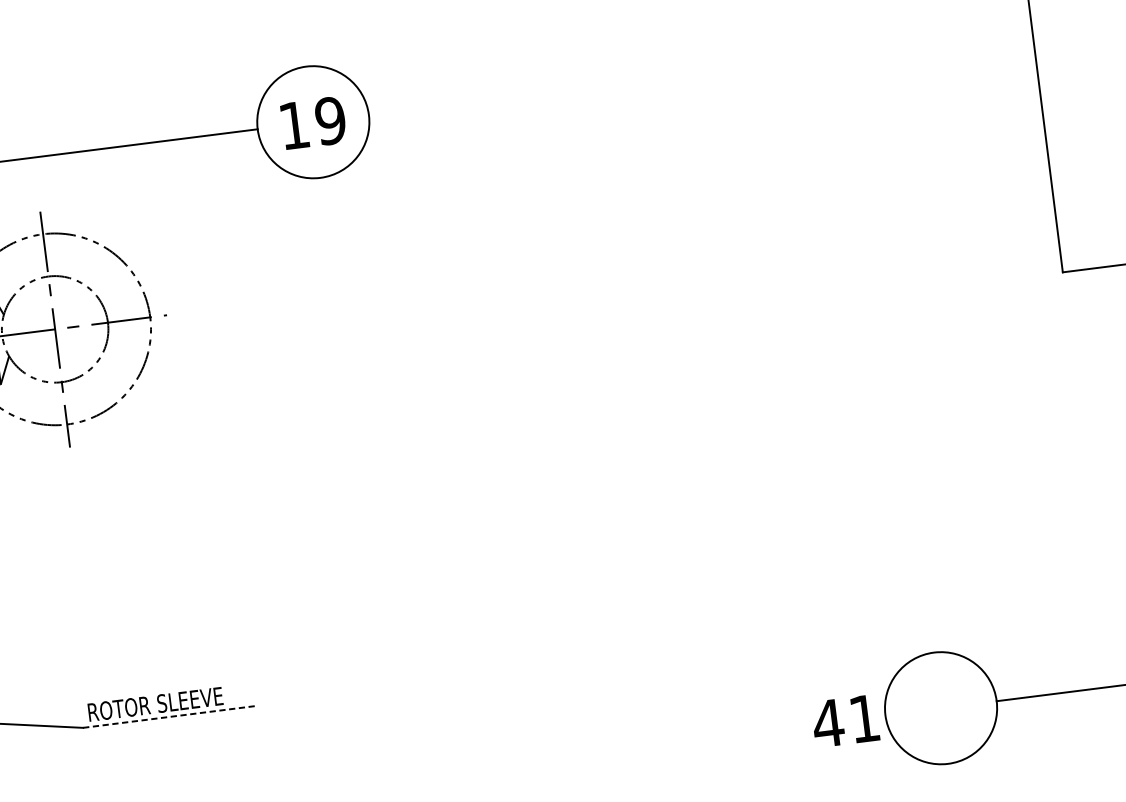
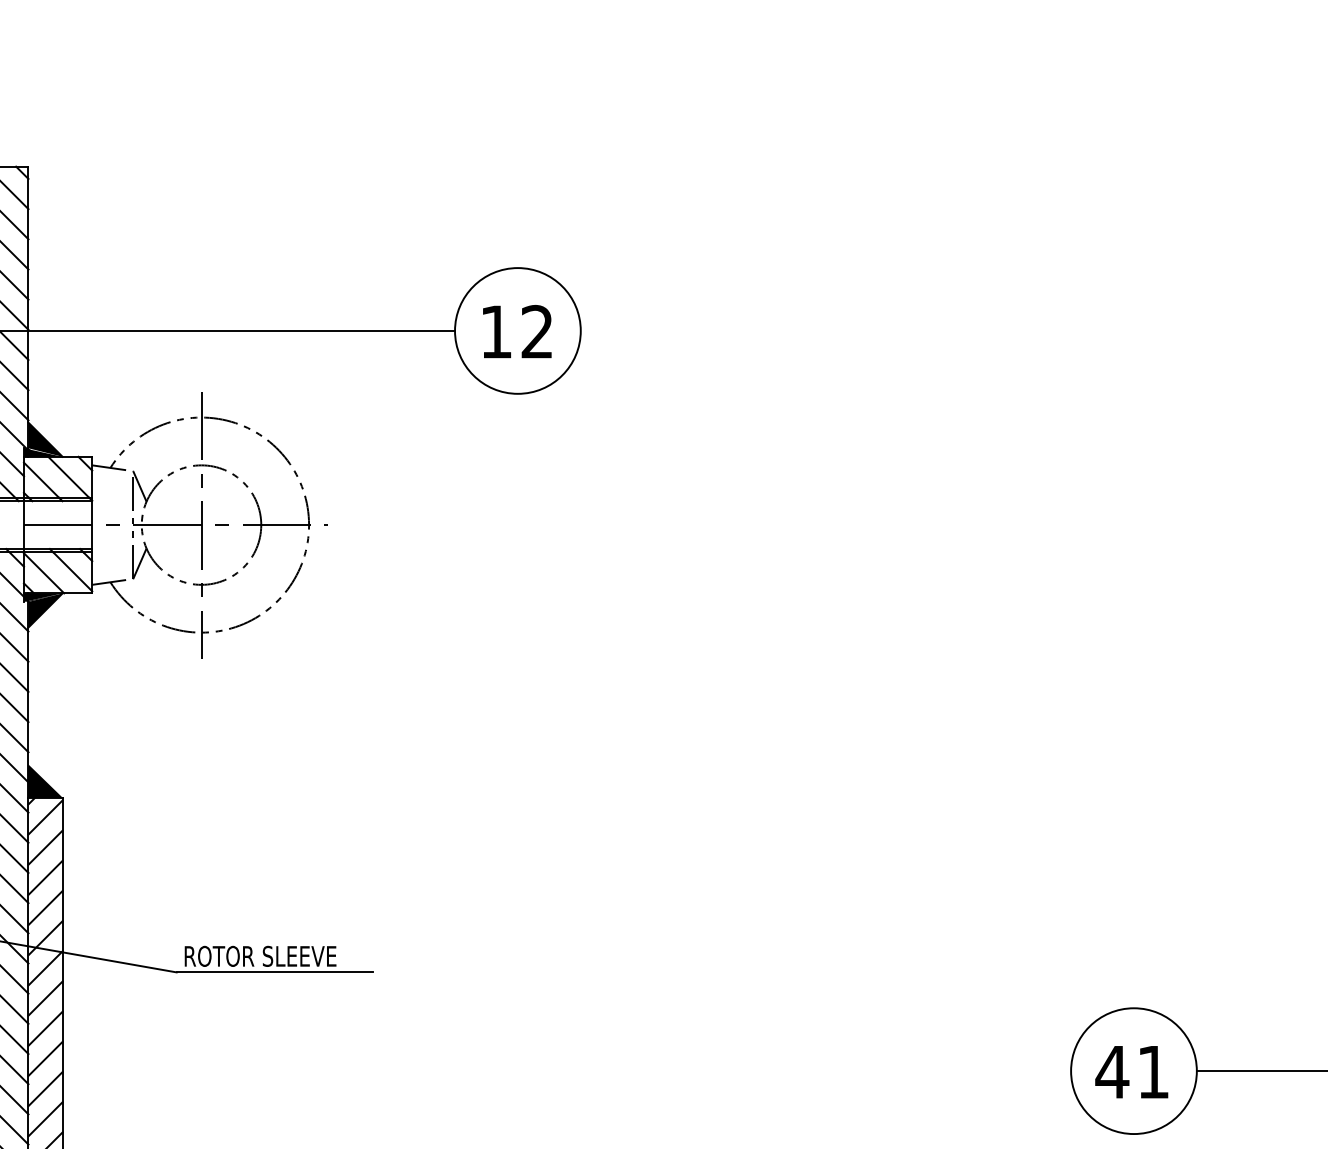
text: (330, 121) -> (537, 332), 19 -> 12
line: (169, 717) -> (274, 972), dashed -> solid
text: (845, 721) -> (1131, 1072), moved

